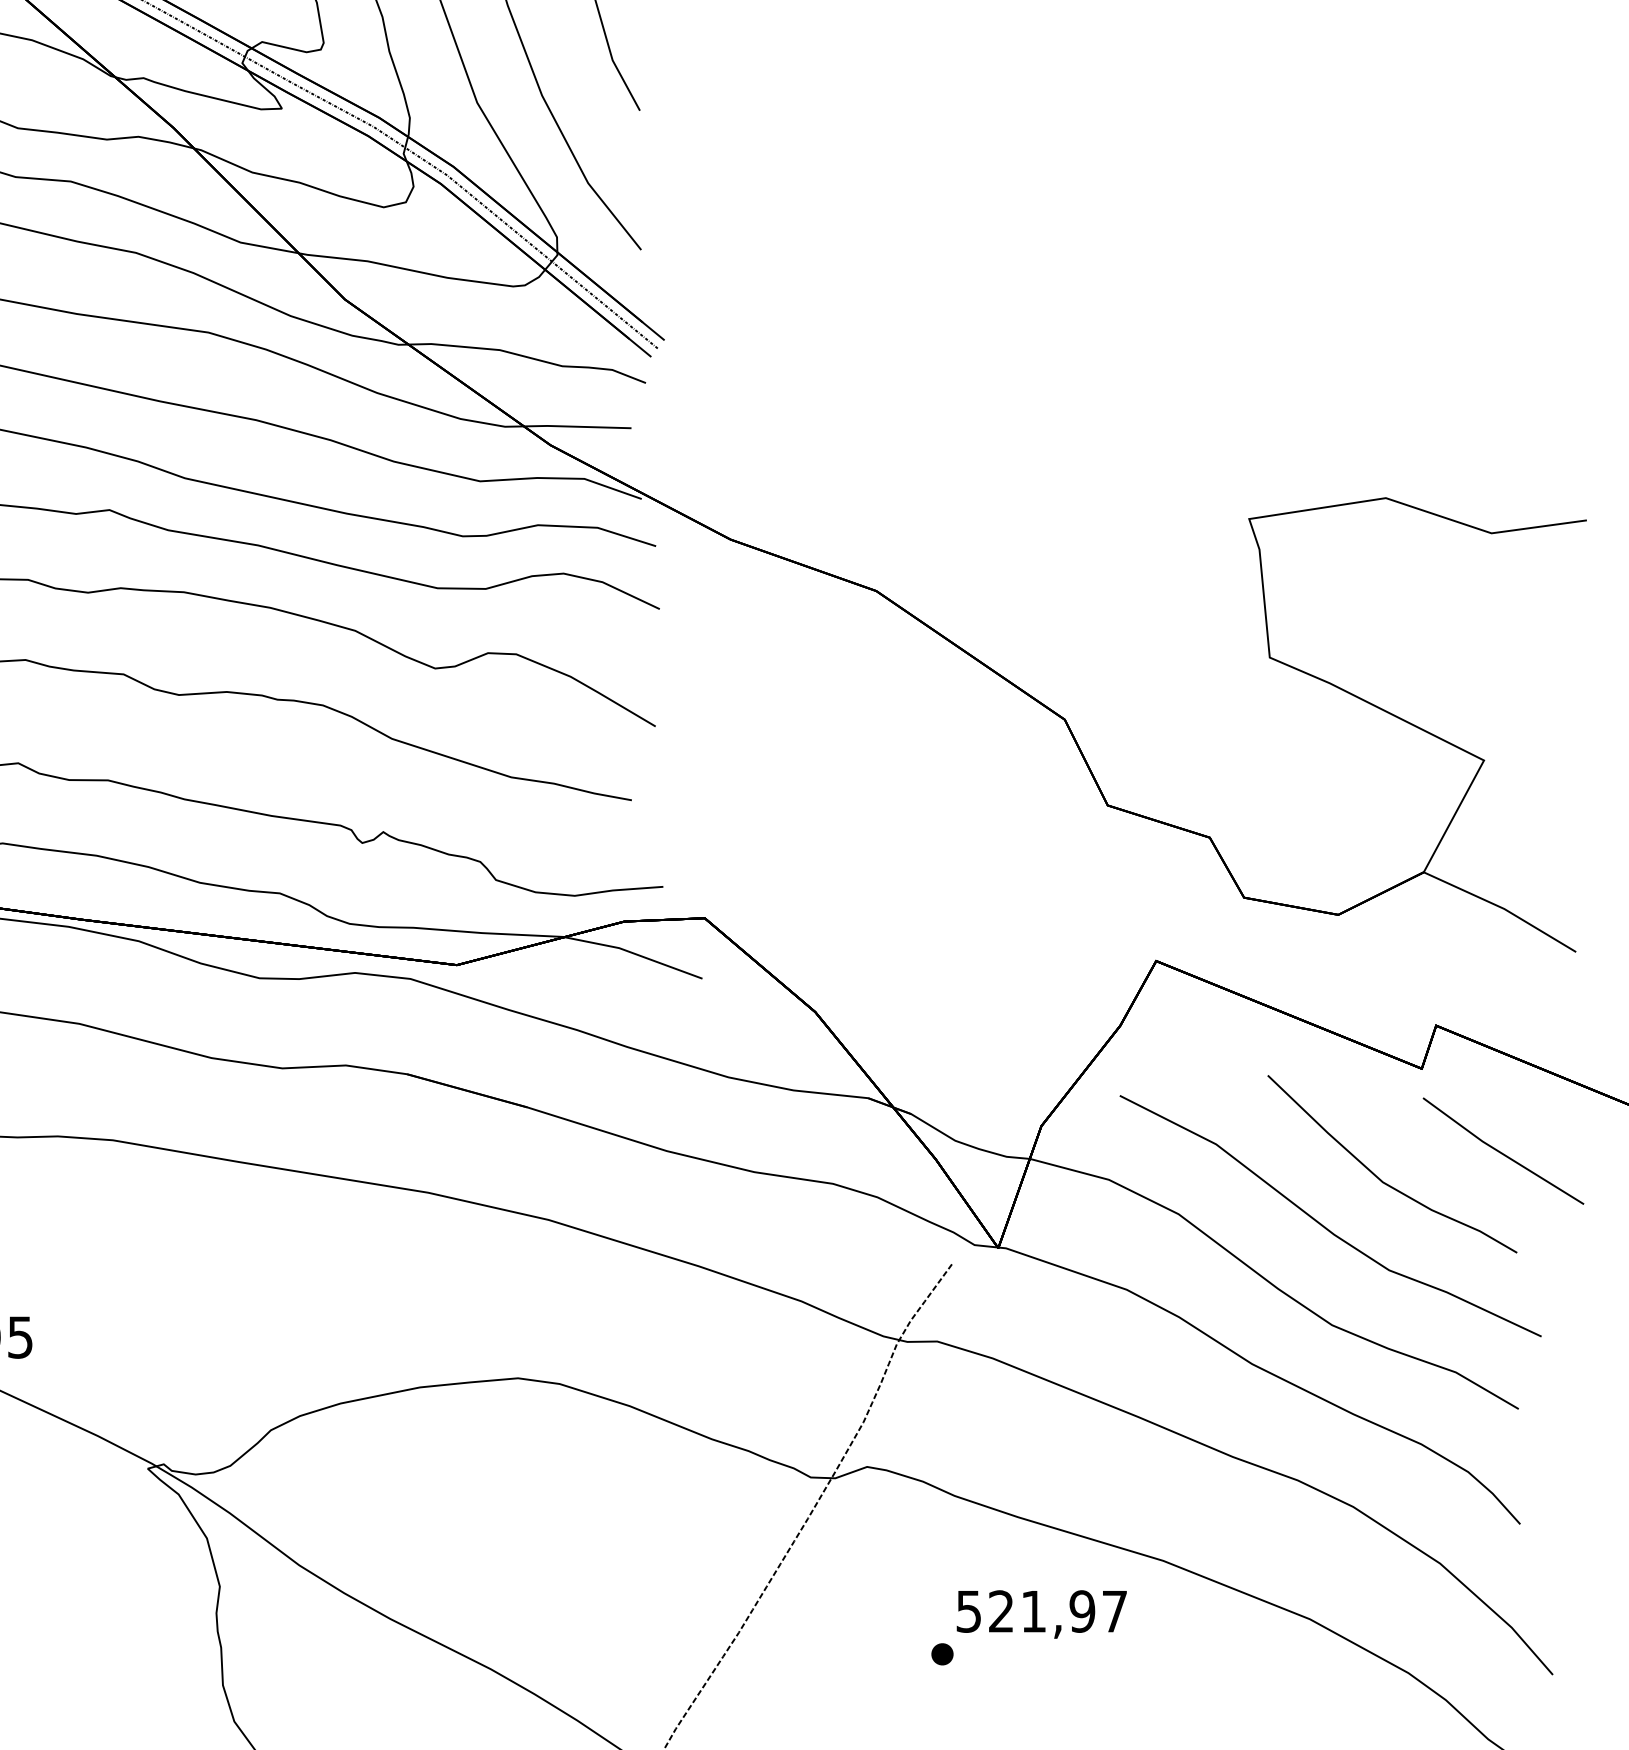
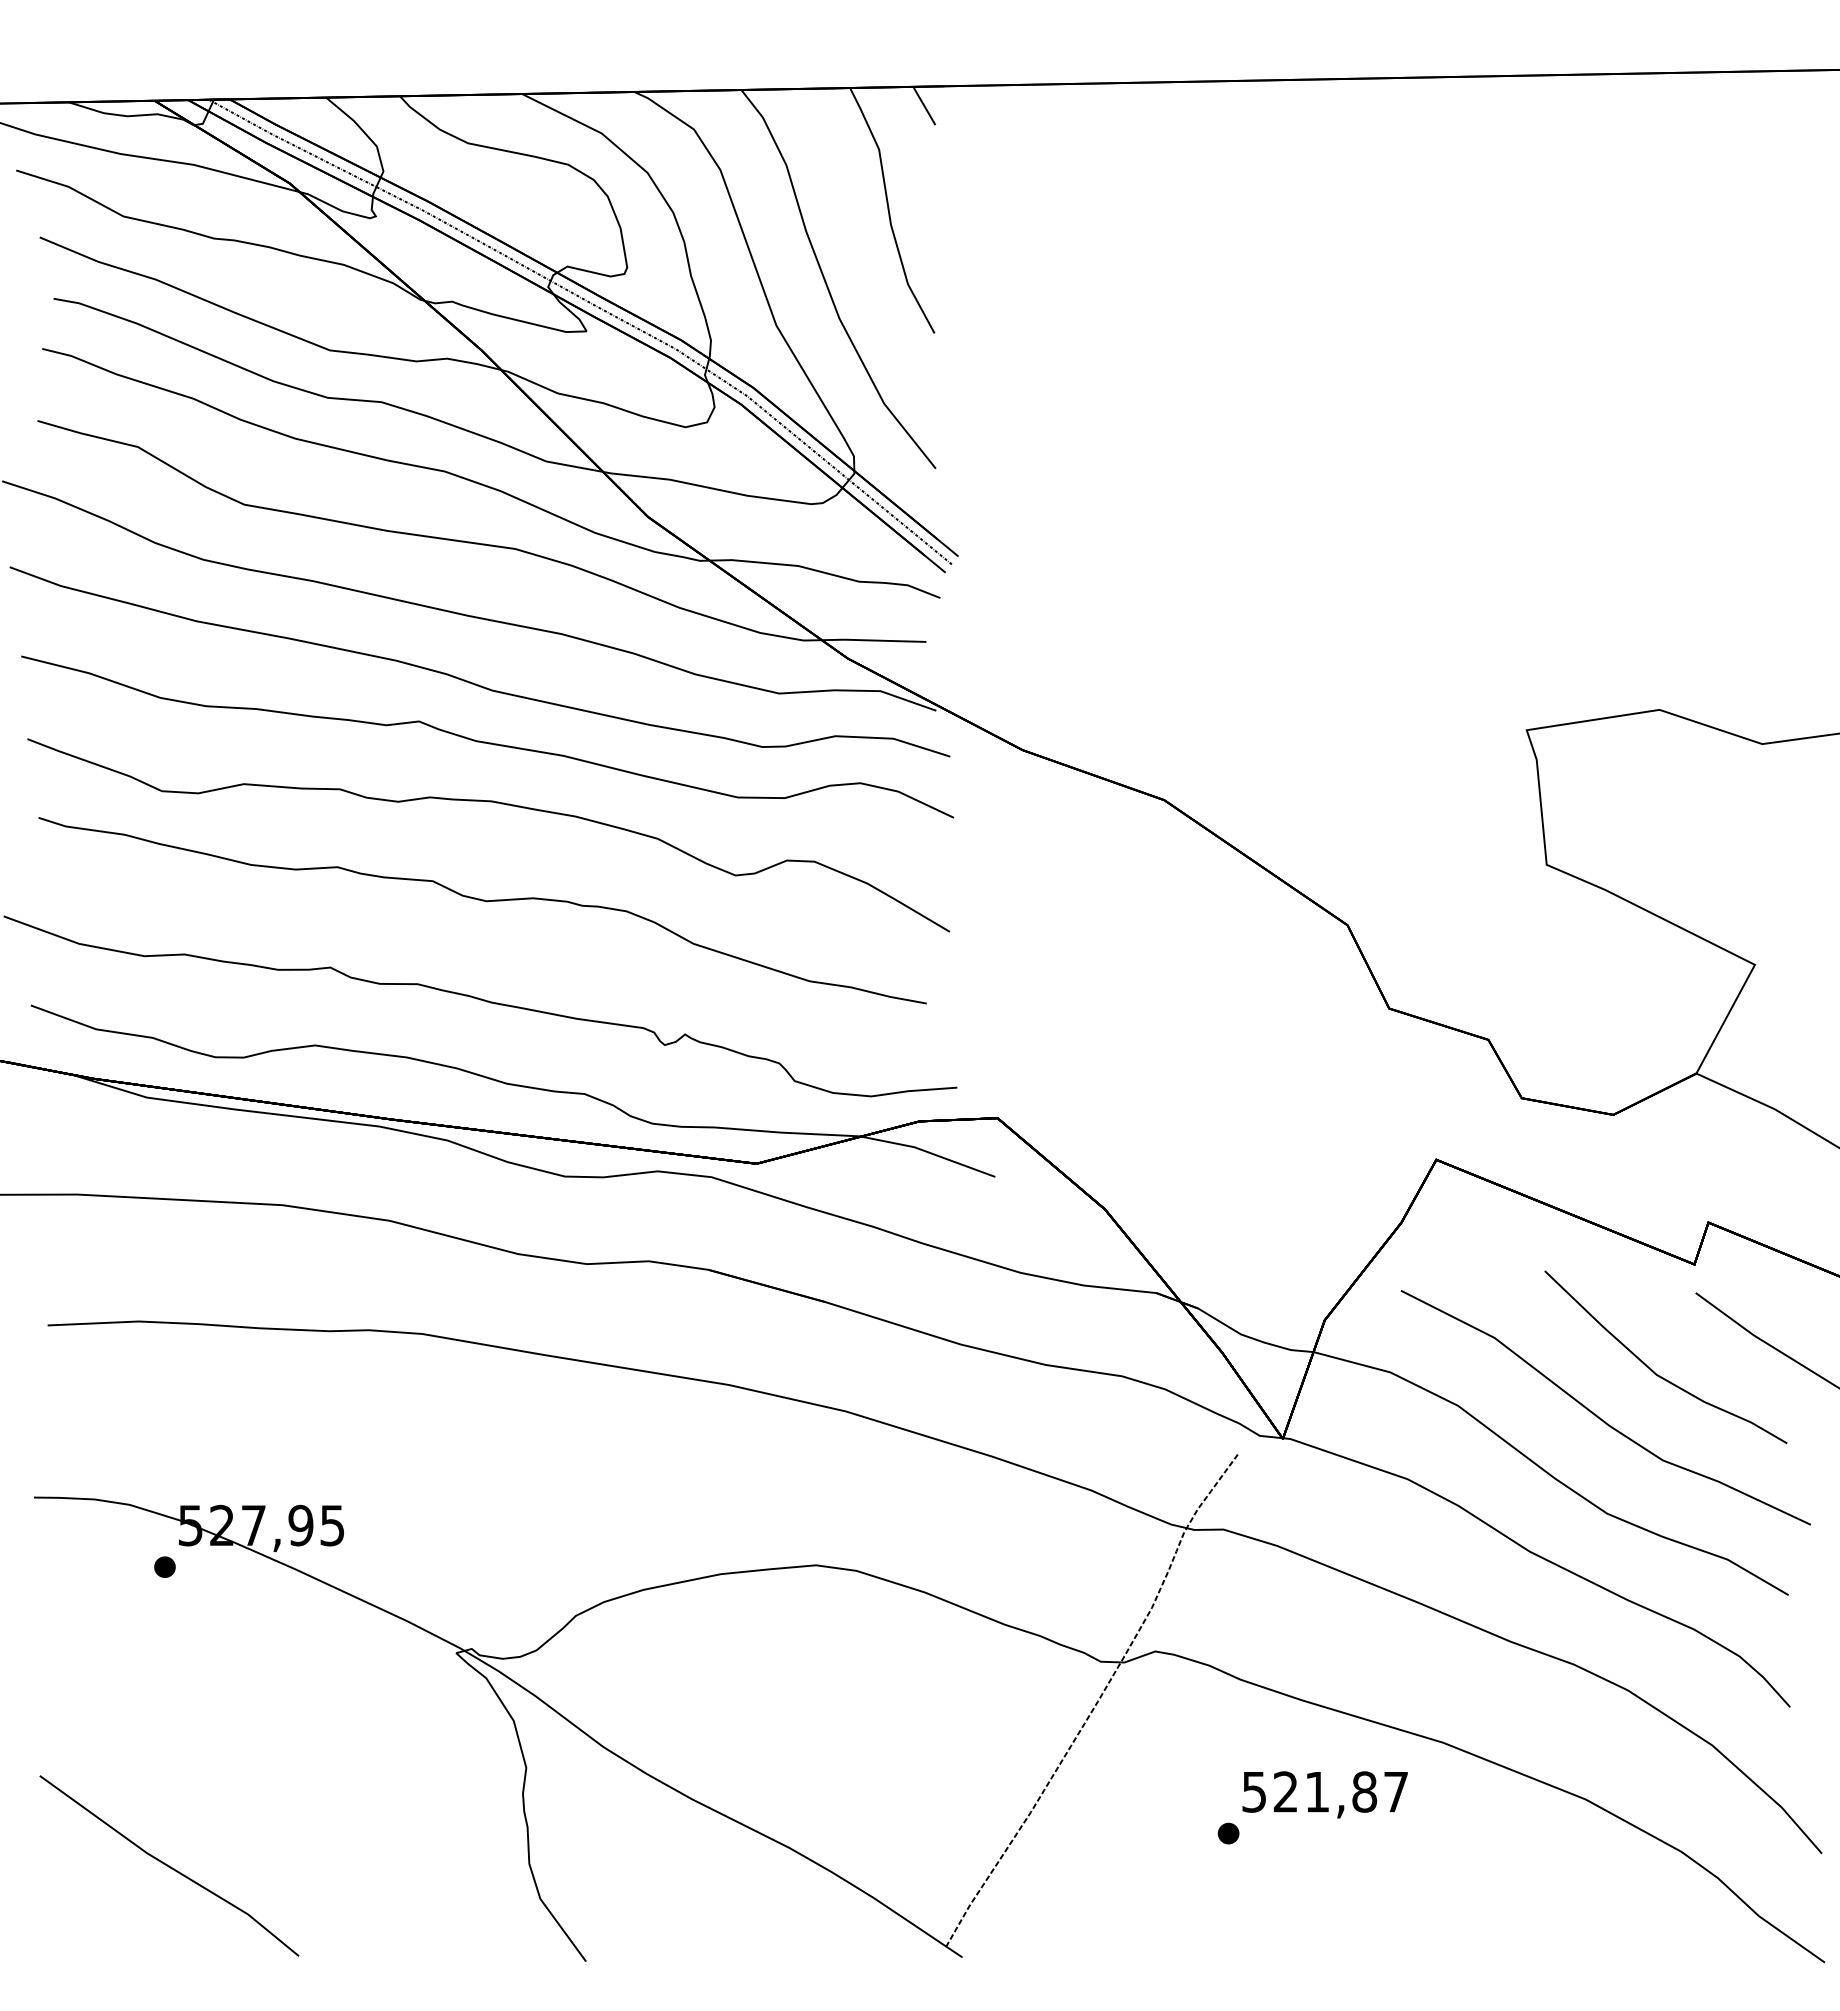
text: (1082, 1611) -> (1364, 1791), 521,97 -> 521,87

